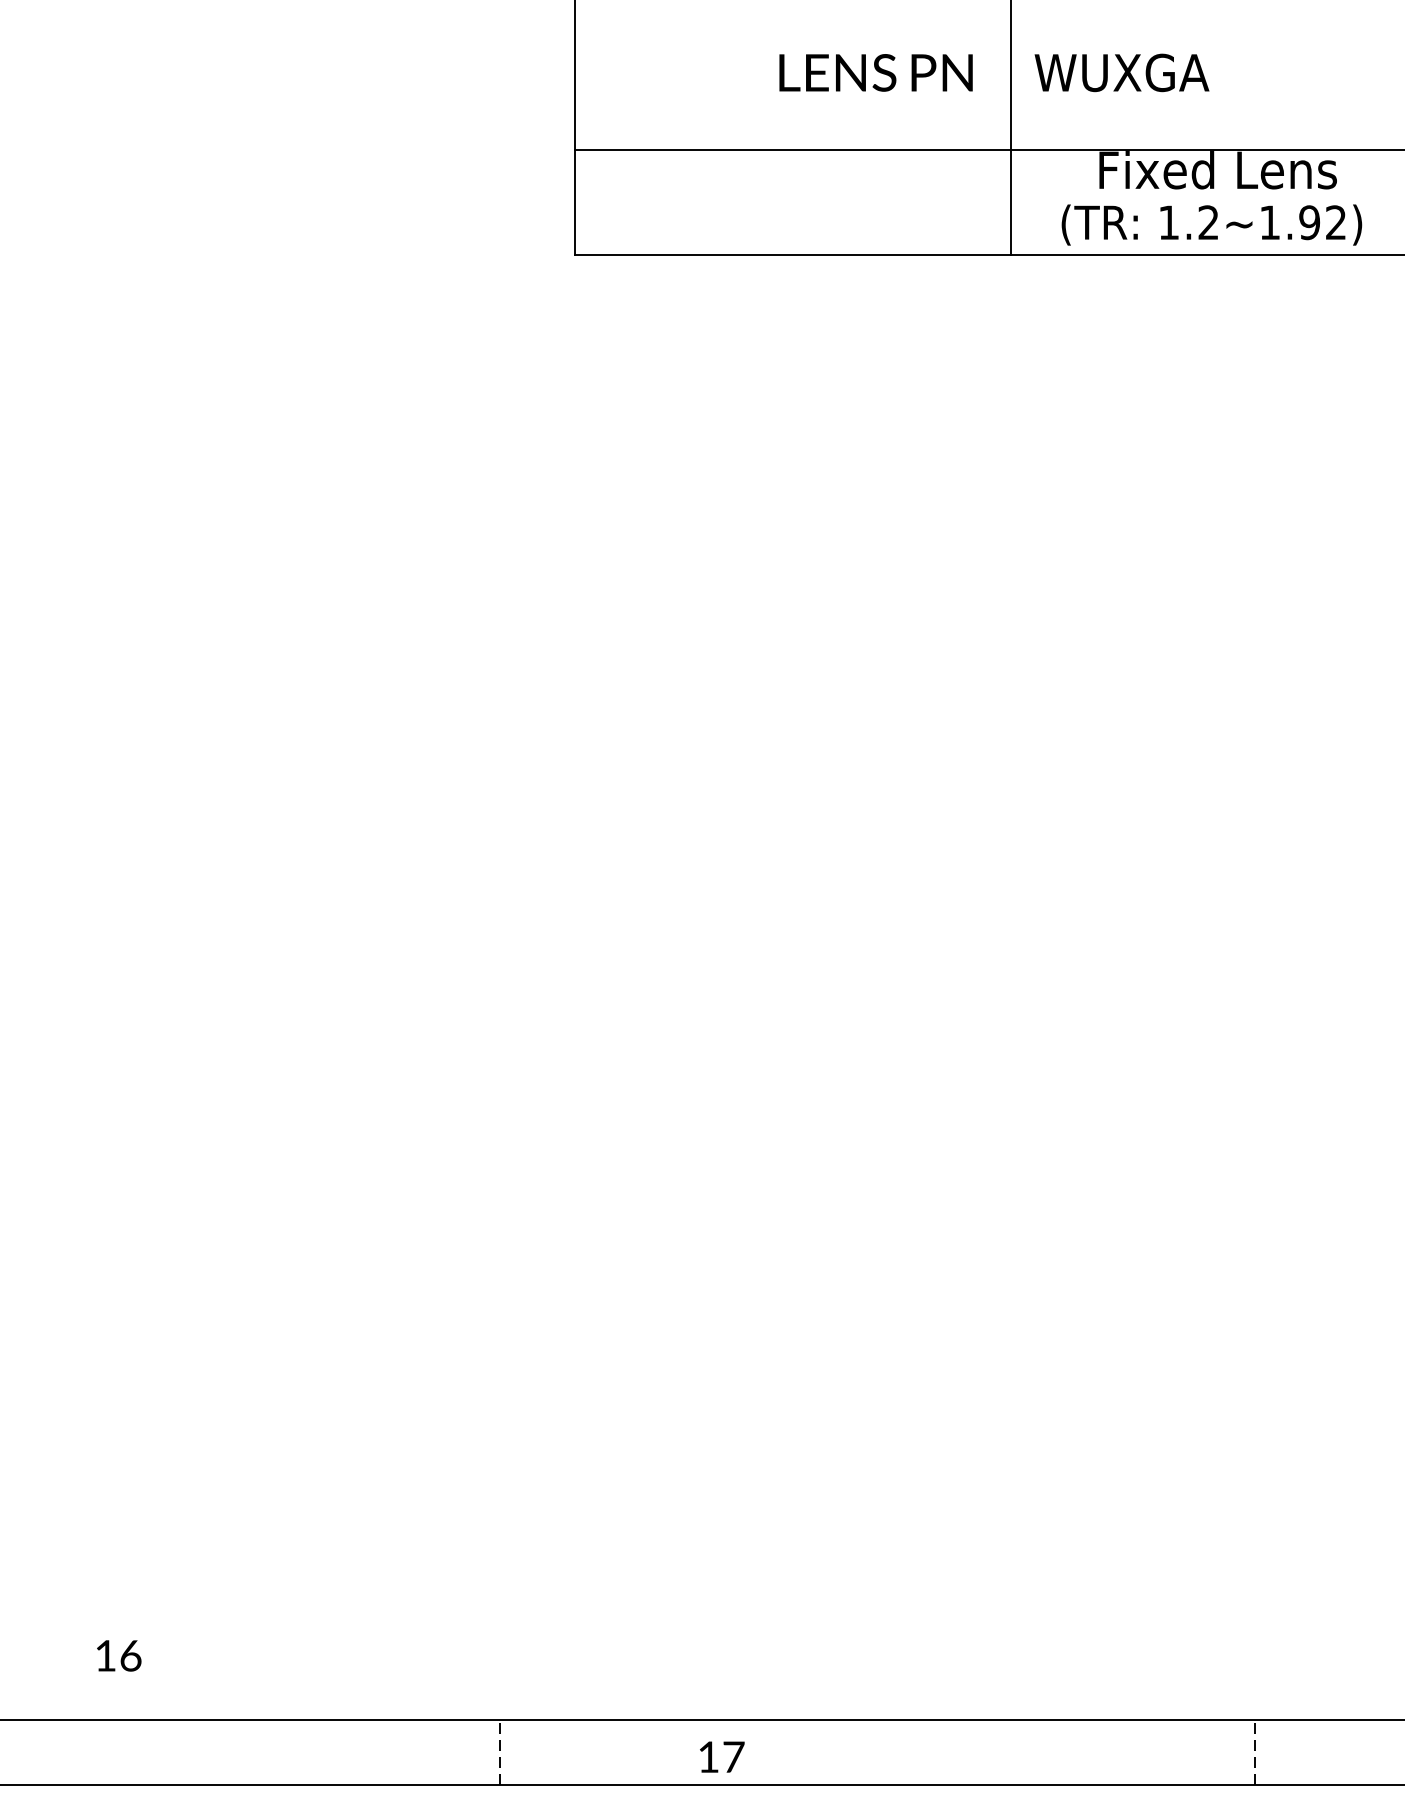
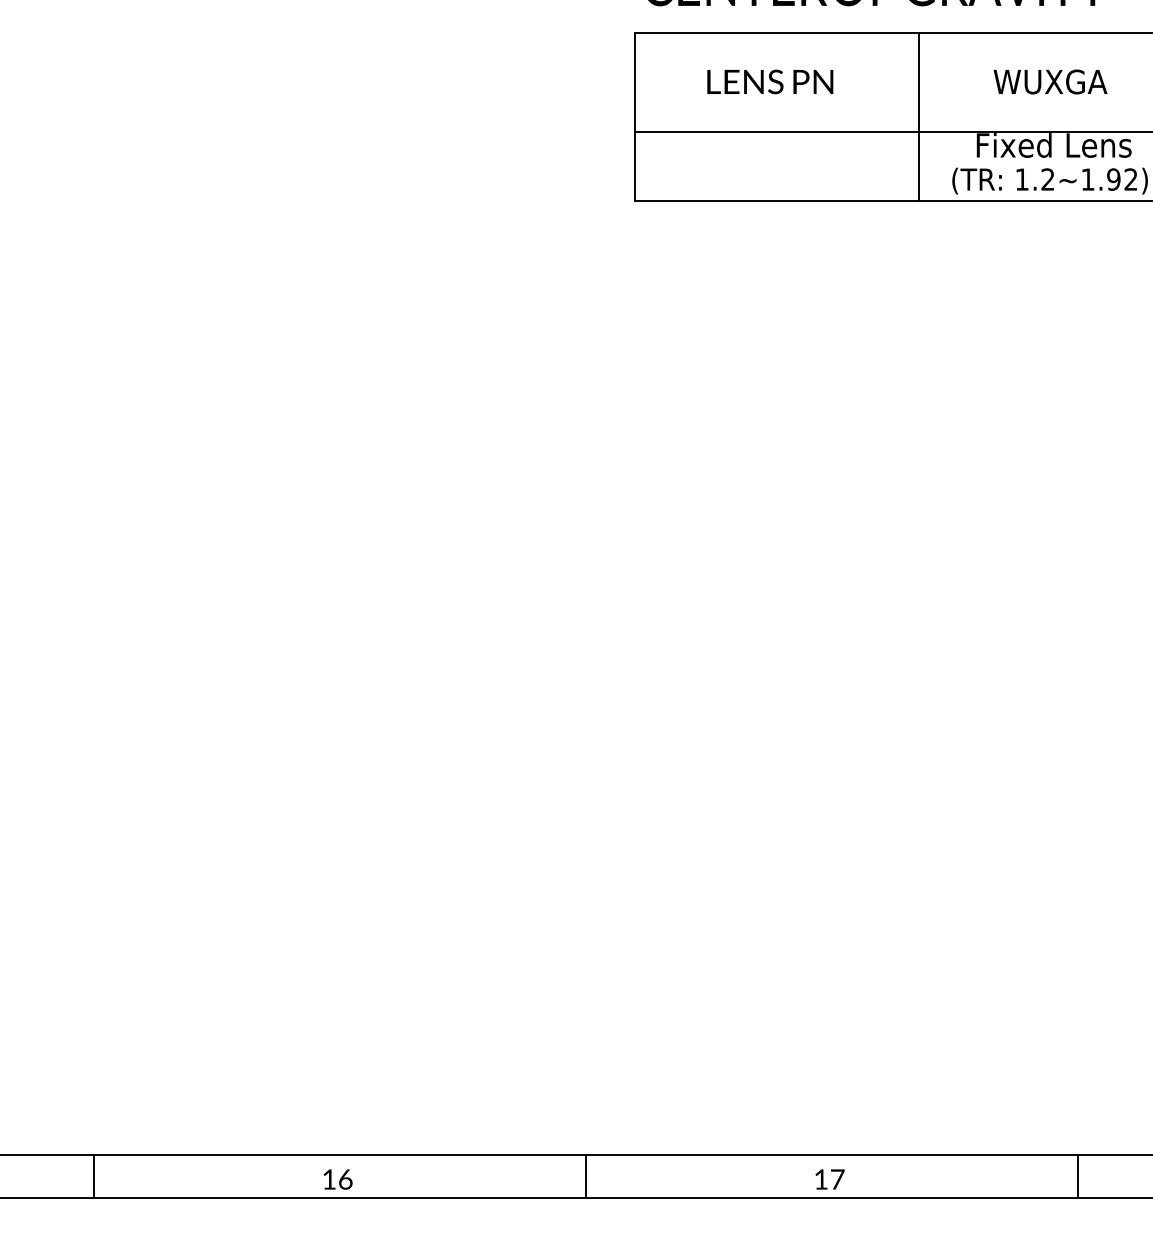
text: (876, 72) -> (770, 81), moved
text: (1121, 72) -> (1050, 81), moved
text: (118, 1655) -> (337, 1179), moved
line: (500, 1751) -> (586, 1175), dashed -> solid
line: (1255, 1751) -> (1078, 1175), dashed -> solid
text: (721, 1757) -> (829, 1179), moved

